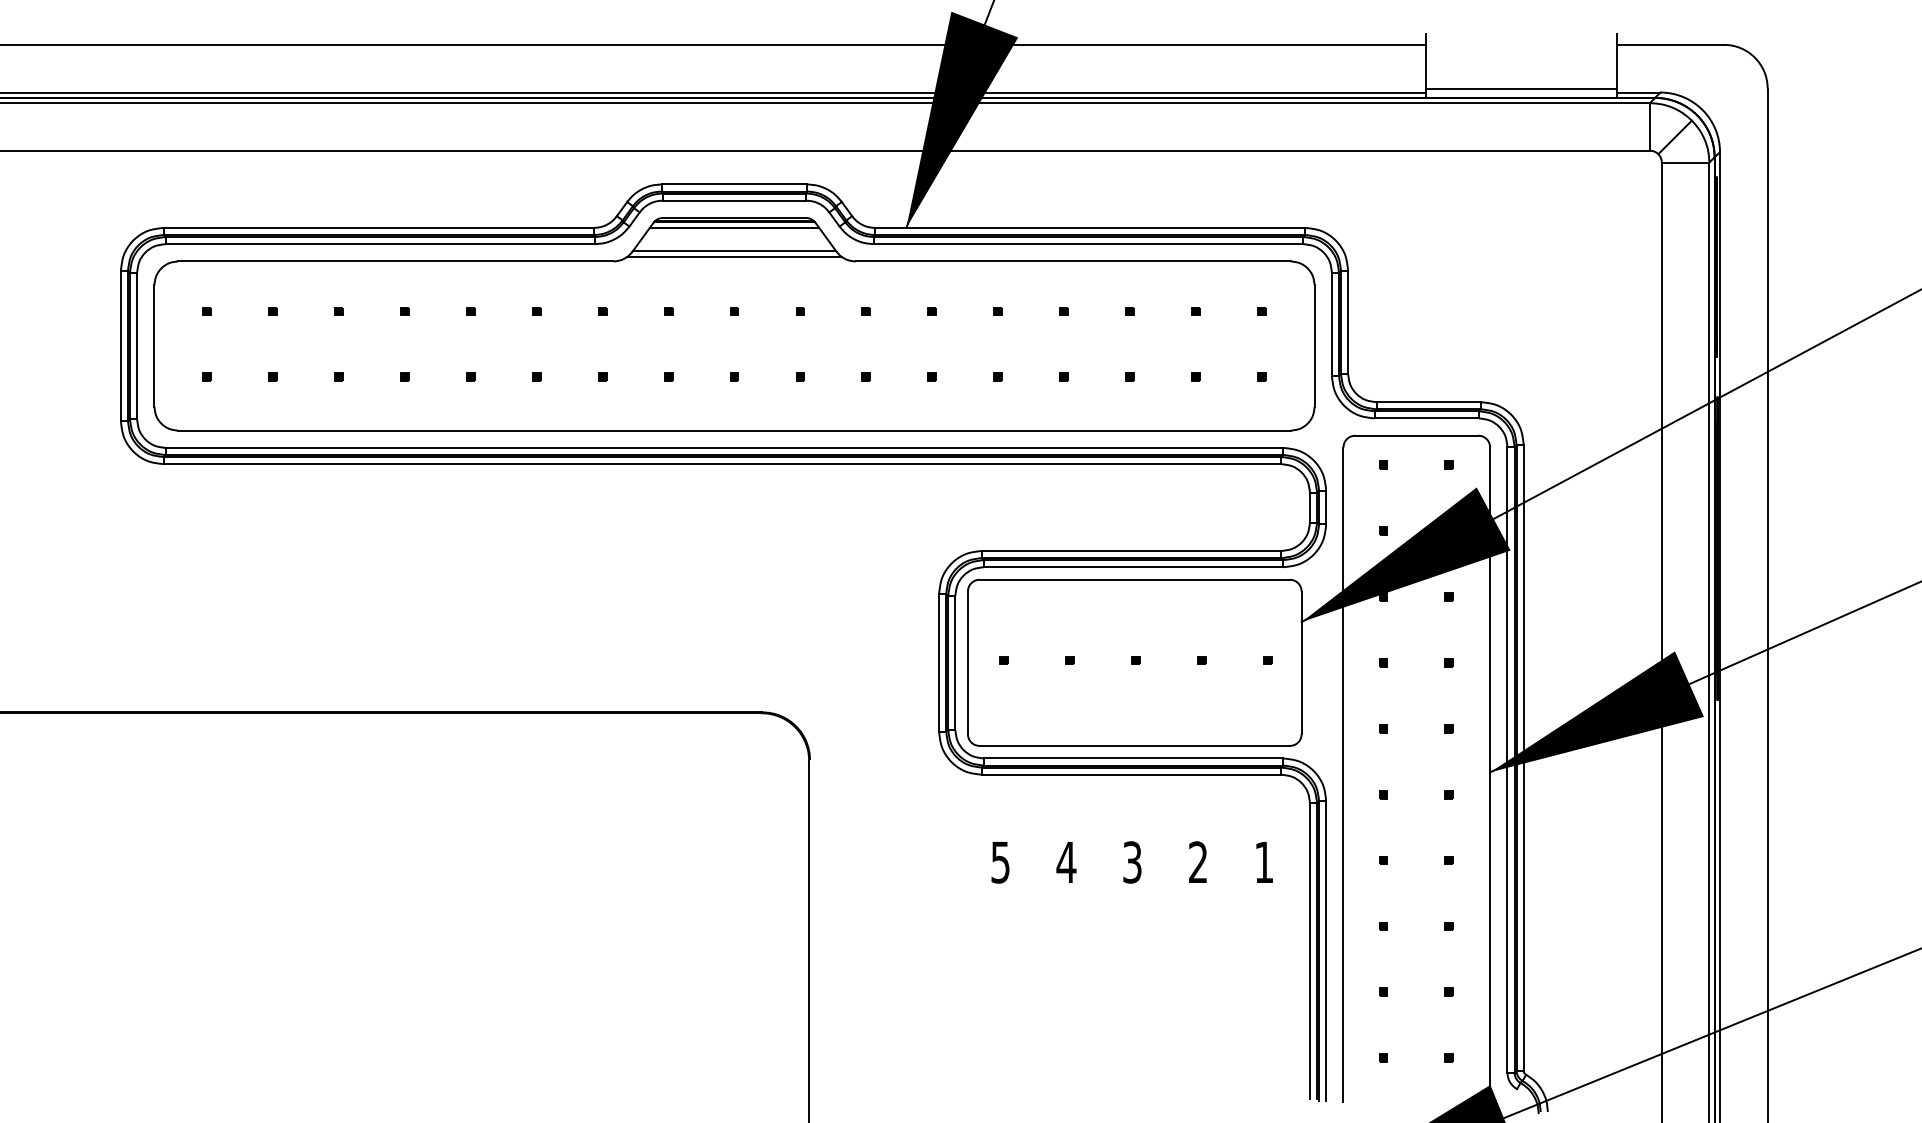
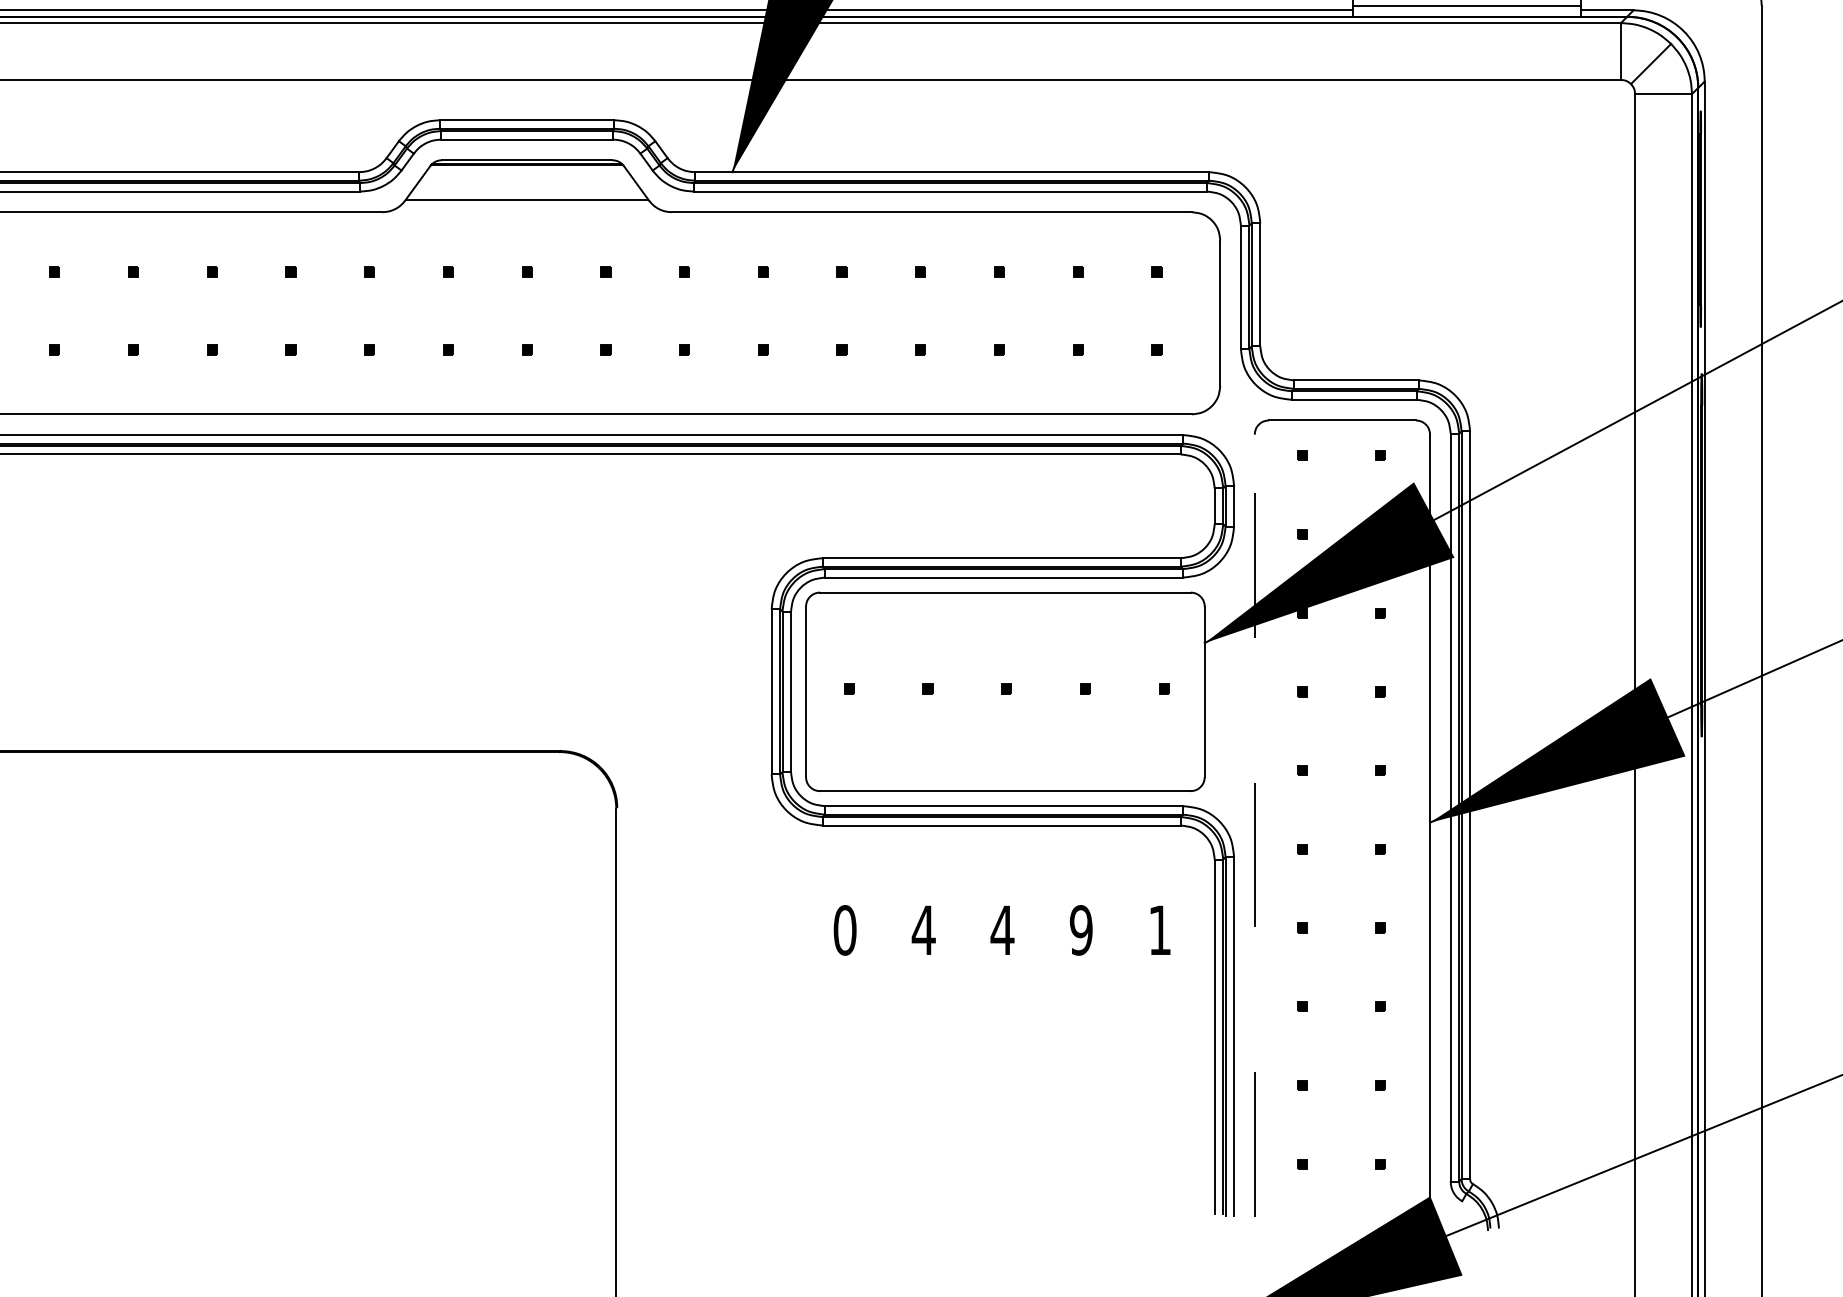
line: (734, 227) -> (527, 171), removed
line: (734, 256) -> (527, 206), removed
line: (1343, 774) -> (1254, 825), solid -> dashed
text: (1000, 862) -> (844, 930), 5 -> 0
text: (1132, 862) -> (1002, 930), 3 -> 4
text: (1197, 862) -> (1080, 930), 2 -> 9

